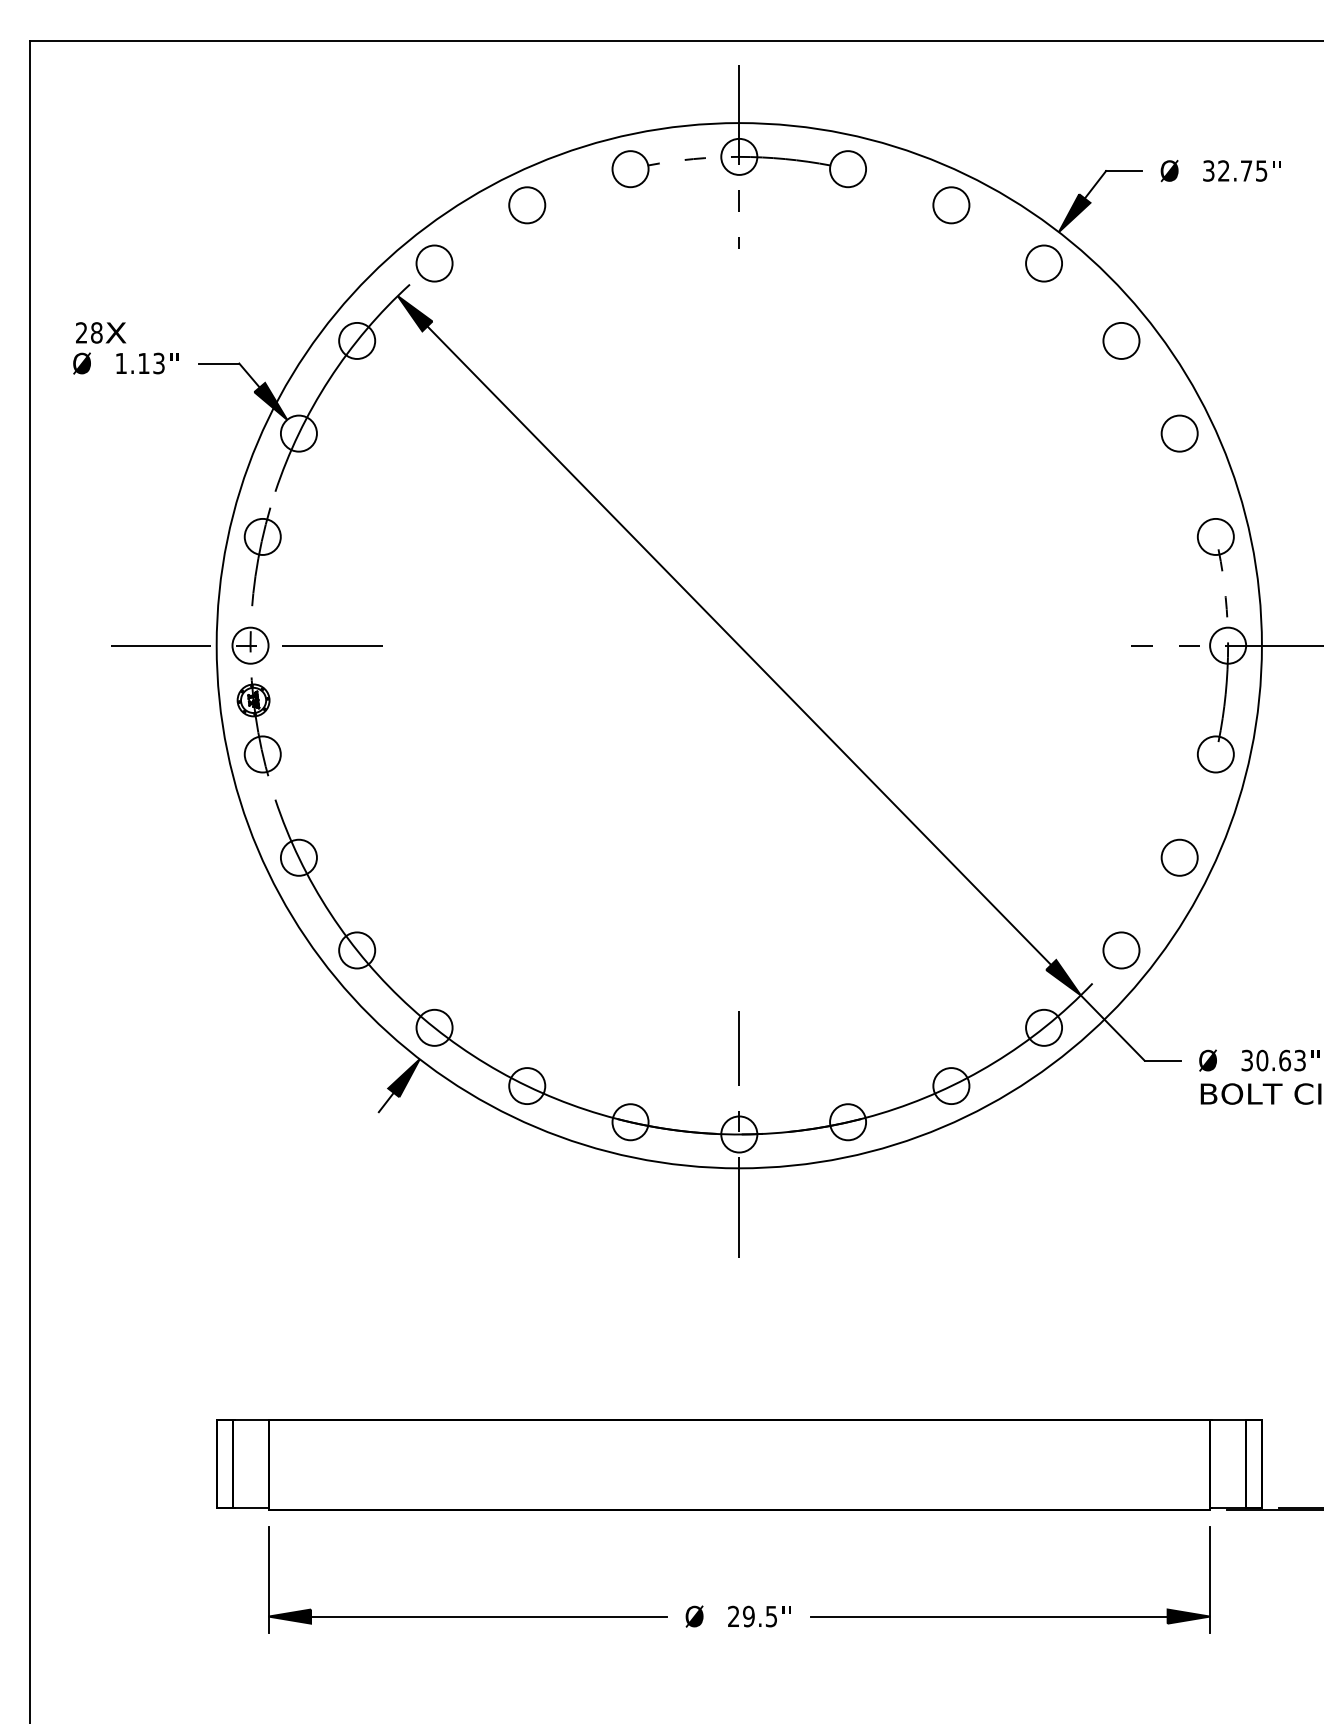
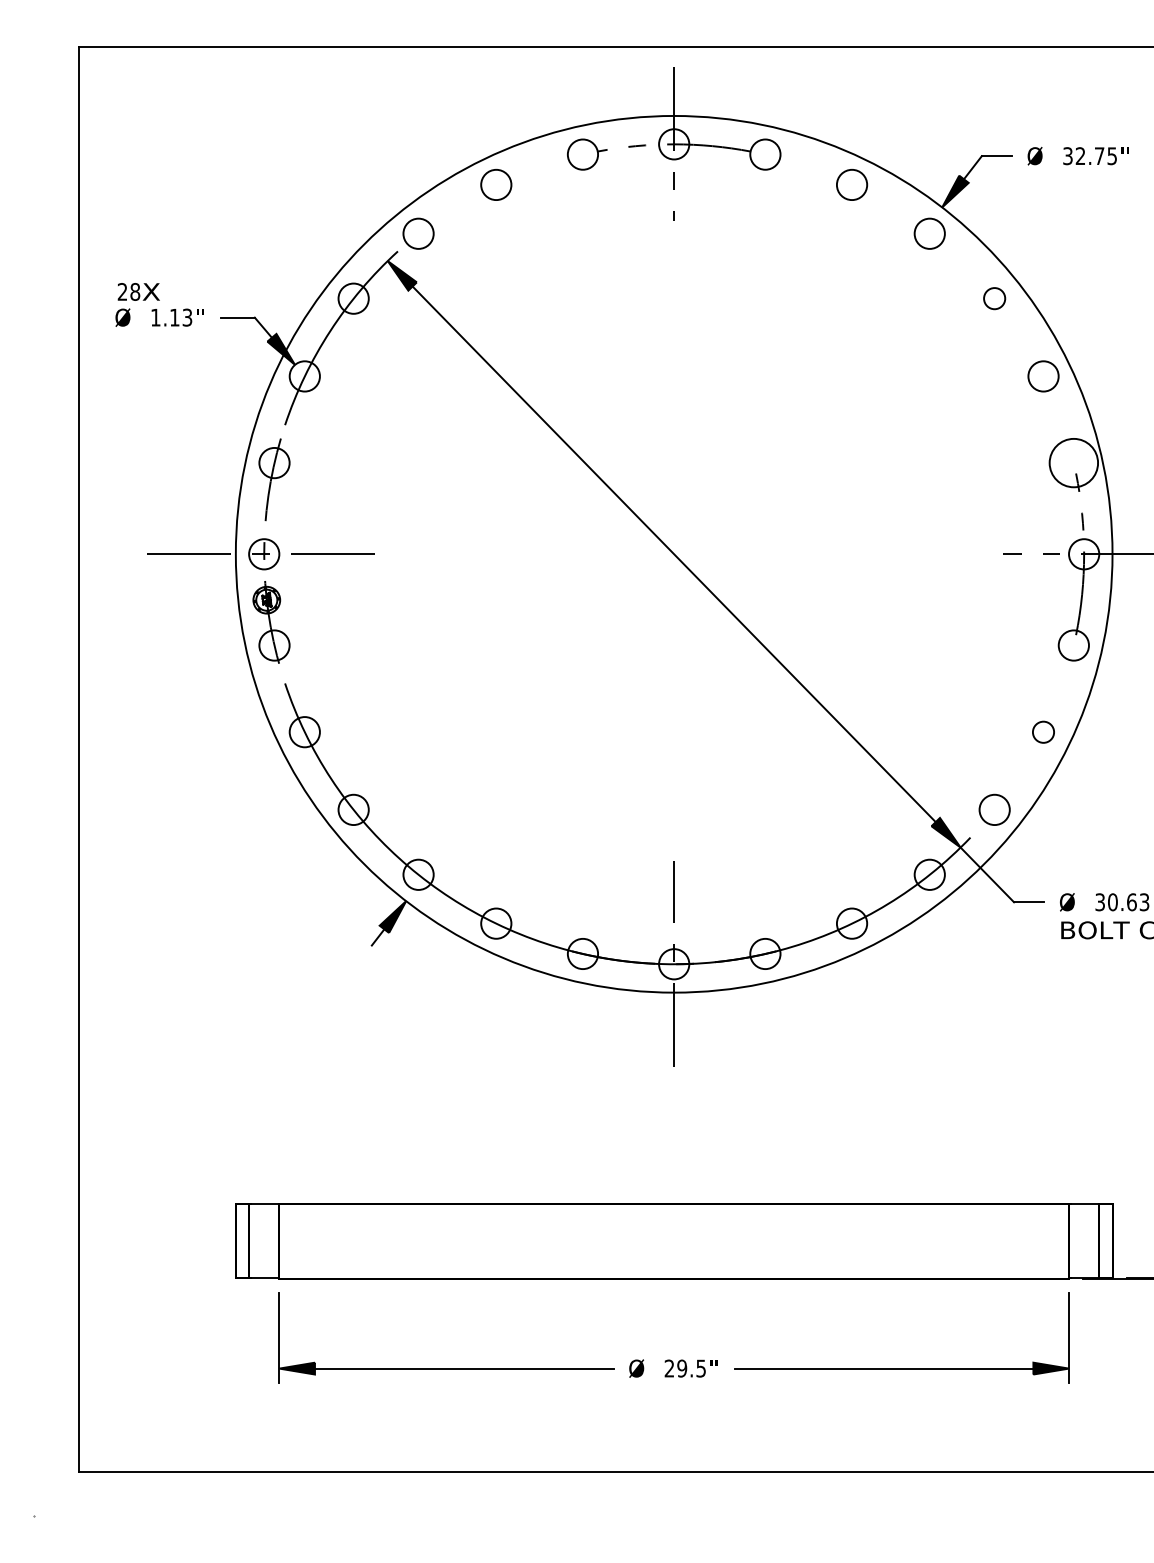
circle: (1121, 340) -> (994, 298), size x0.7
circle: (1215, 536) -> (1073, 462), size x1.6
circle: (1179, 858) -> (1043, 732), size x0.7

